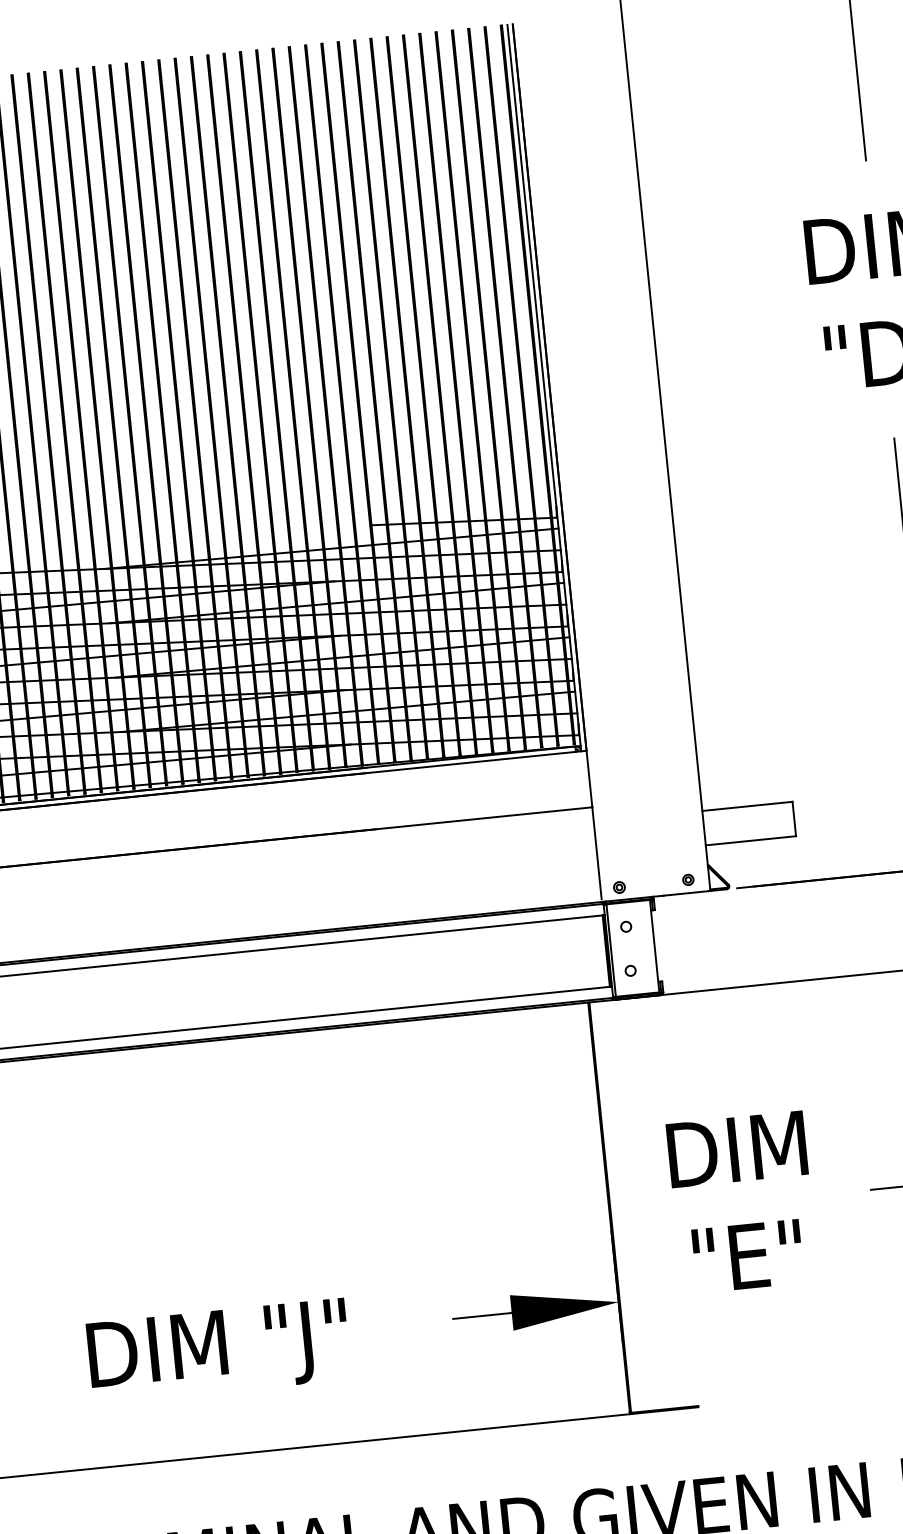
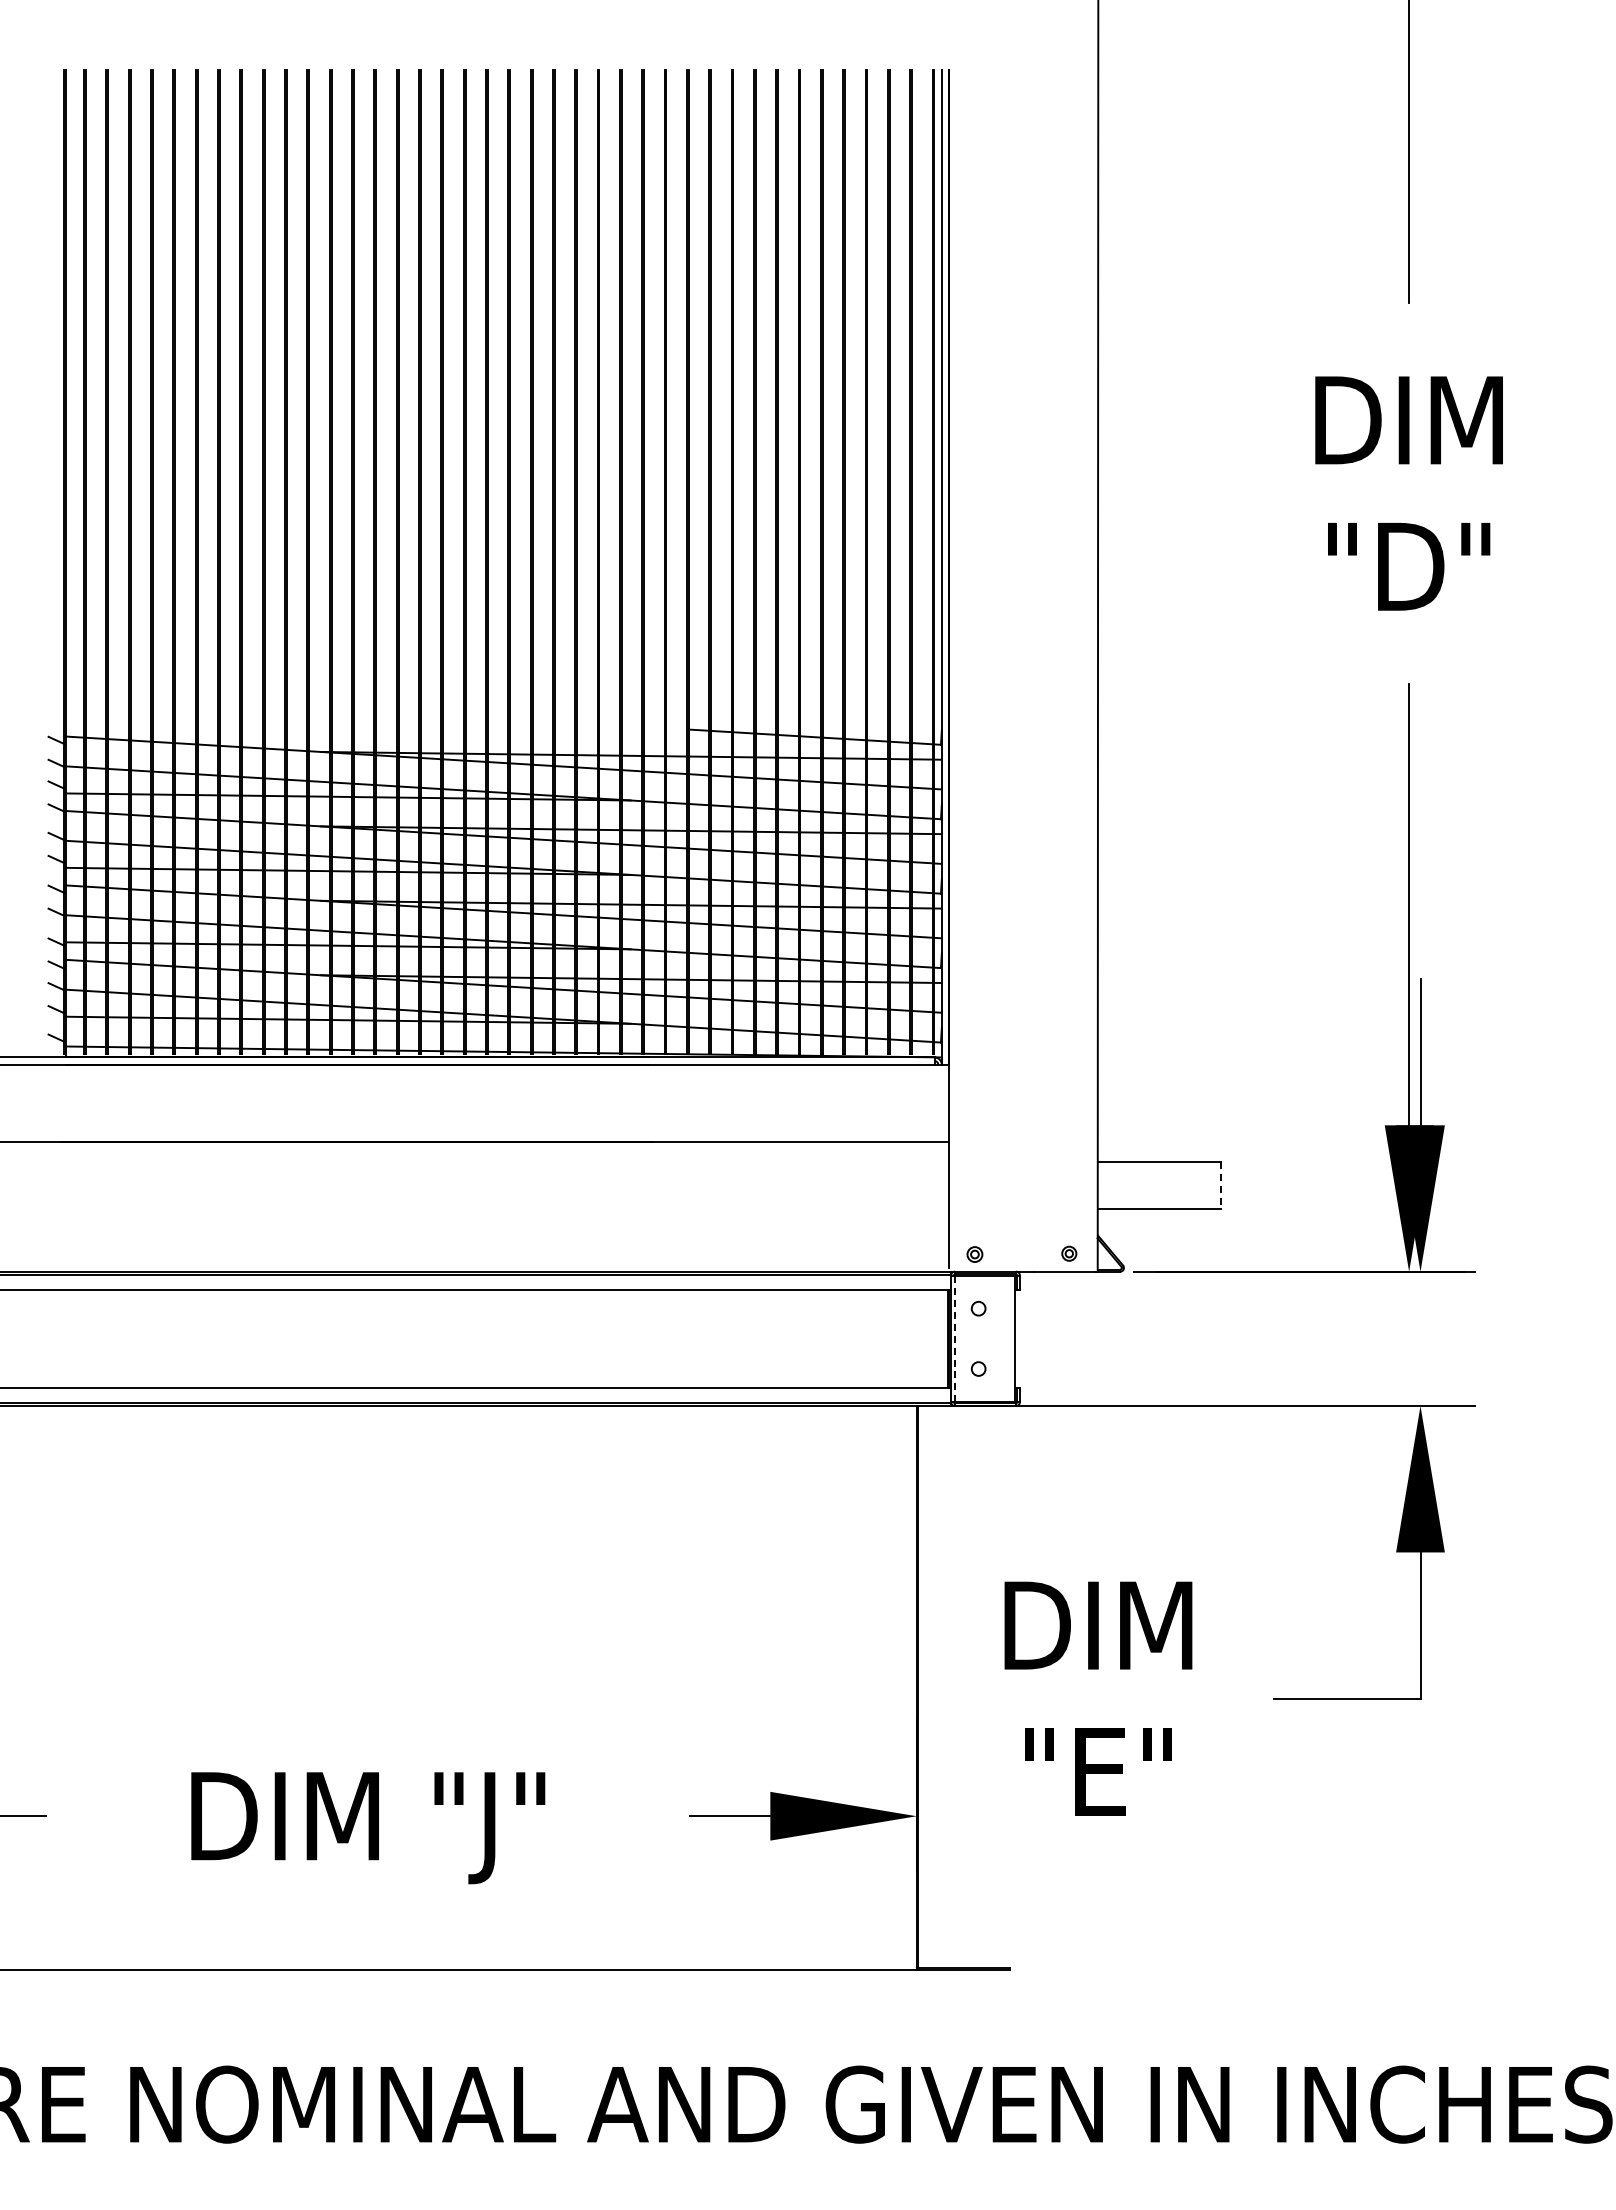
line: (794, 818) -> (1221, 1185), solid -> dashed
line: (611, 950) -> (955, 1338), solid -> dashed

